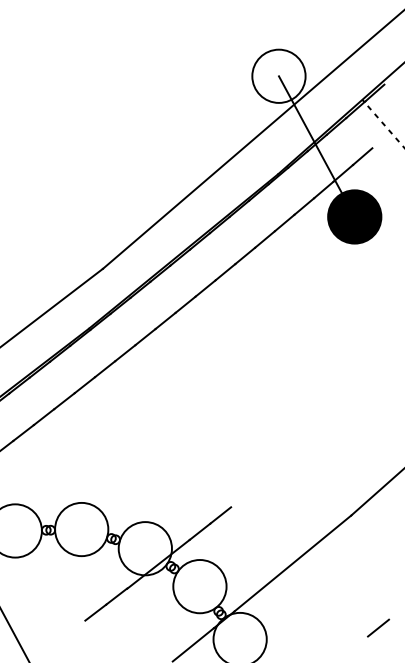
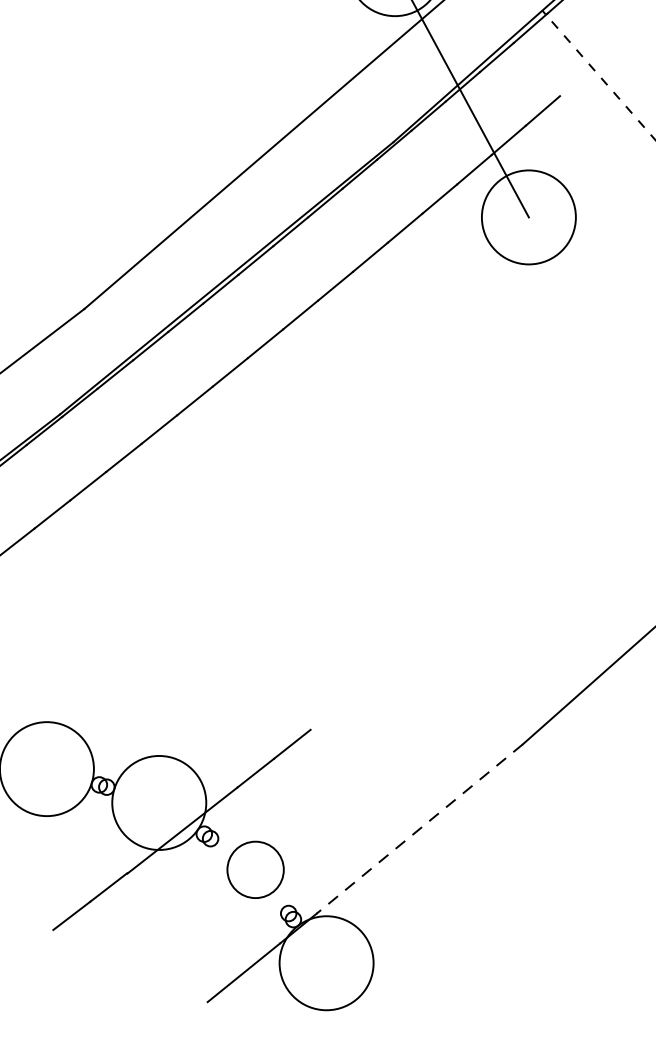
fill: (354, 216) -> (528, 216), removed
line: (292, 563) -> (419, 829), solid -> dashed
circle: (199, 586) -> (254, 869), size x0.6
line: (378, 627) -> (570, 942), removed

